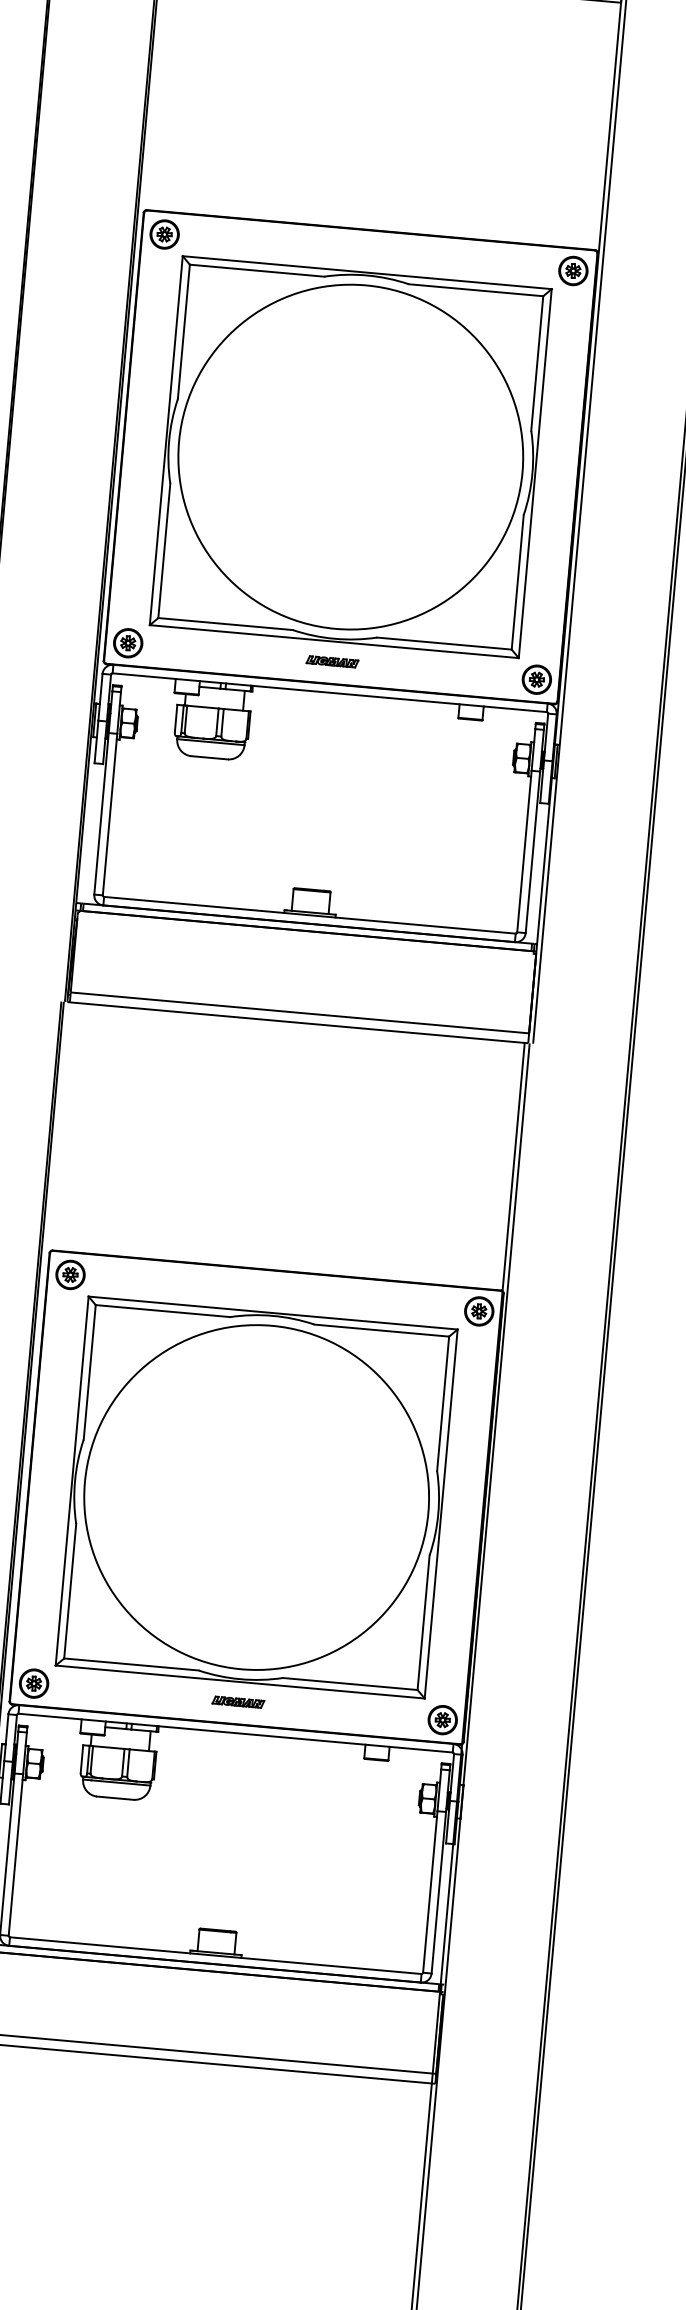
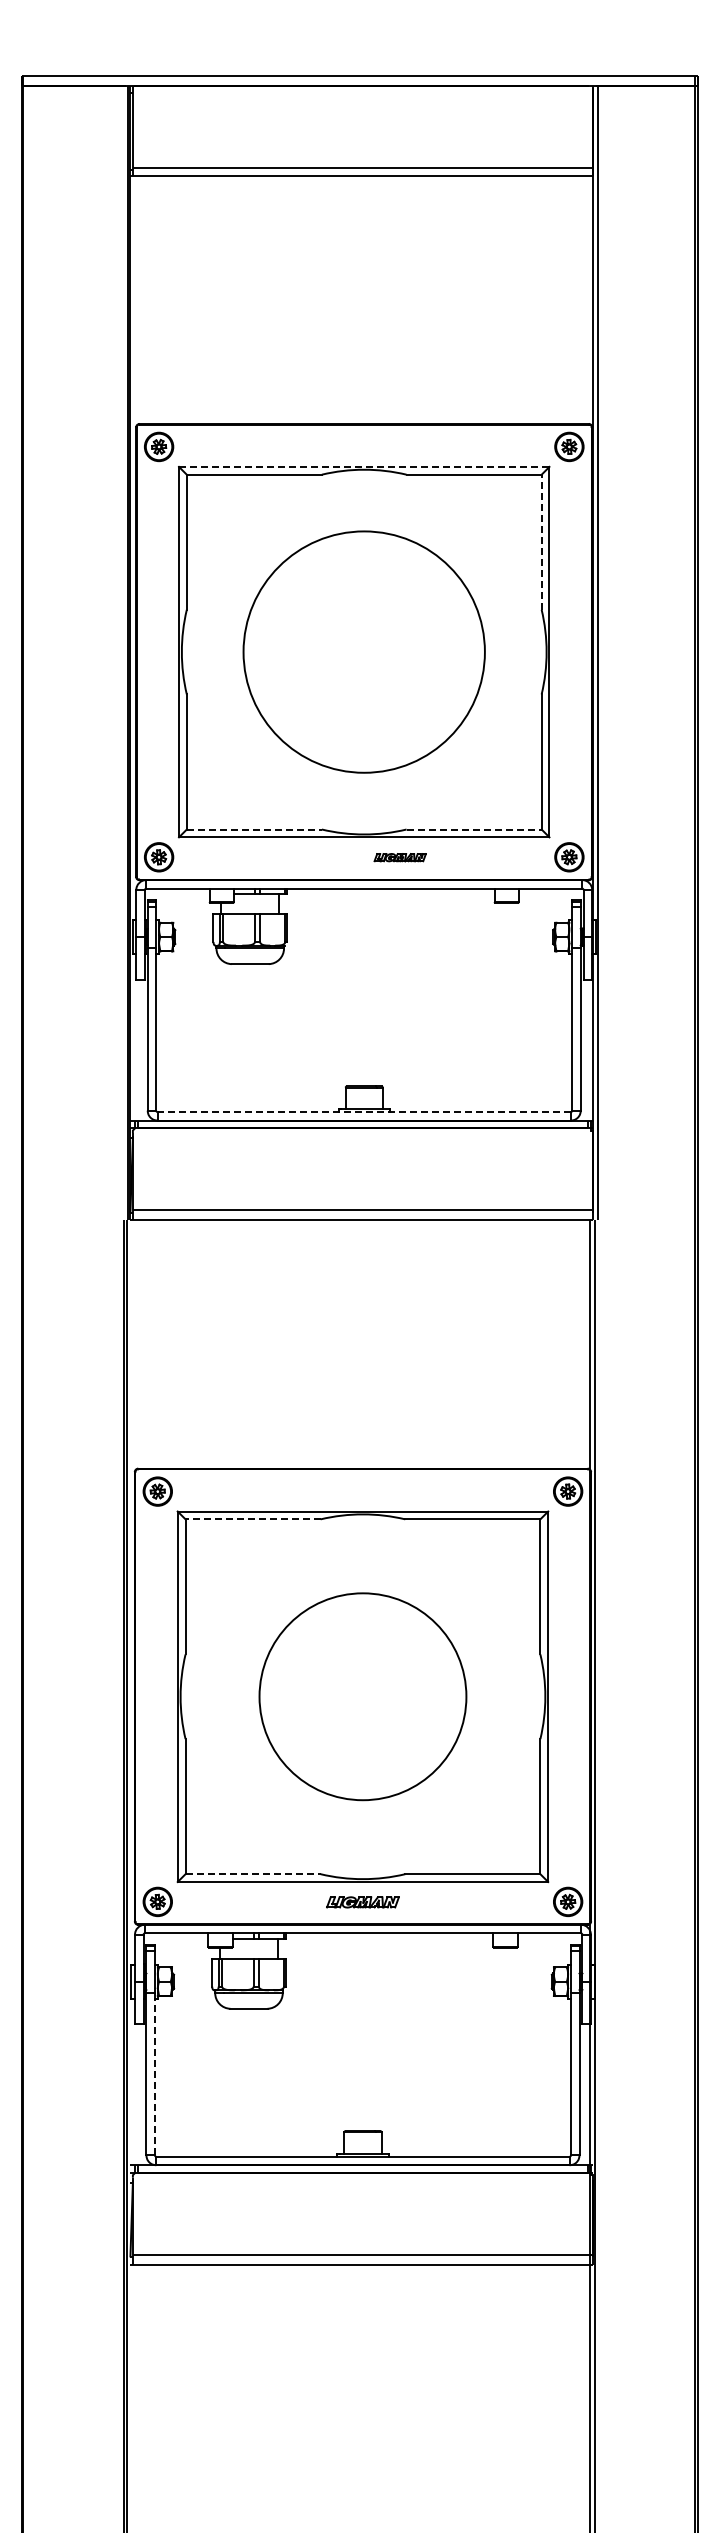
line: (367, 272) -> (364, 466), solid -> dashed
line: (537, 363) -> (541, 542), solid -> dashed
circle: (350, 456) -> (363, 651), size x0.7
line: (225, 624) -> (254, 829), solid -> dashed
line: (444, 643) -> (474, 829), solid -> dashed
part: (331, 661) -> (399, 857), moved
line: (310, 915) -> (364, 1112), solid -> dashed
line: (163, 1311) -> (253, 1519), solid -> dashed
circle: (256, 1497) -> (362, 1696), size x0.6
line: (131, 1664) -> (253, 1874), solid -> dashed
part: (238, 1701) -> (362, 1901), size x1.4
line: (15, 1854) -> (154, 2073), solid -> dashed

